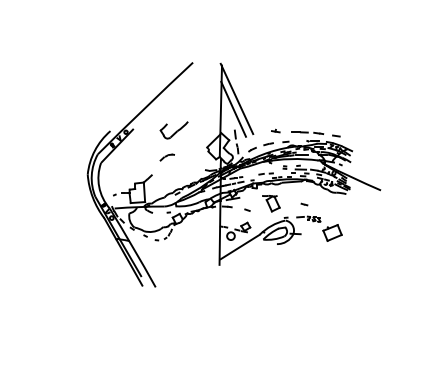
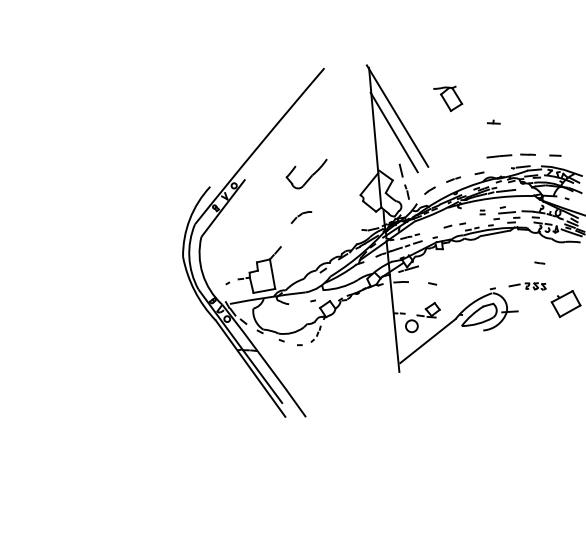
part: (275, 130) -> (493, 121), moved
part: (271, 203) -> (448, 98), moved
part: (304, 204) -> (539, 263), moved

